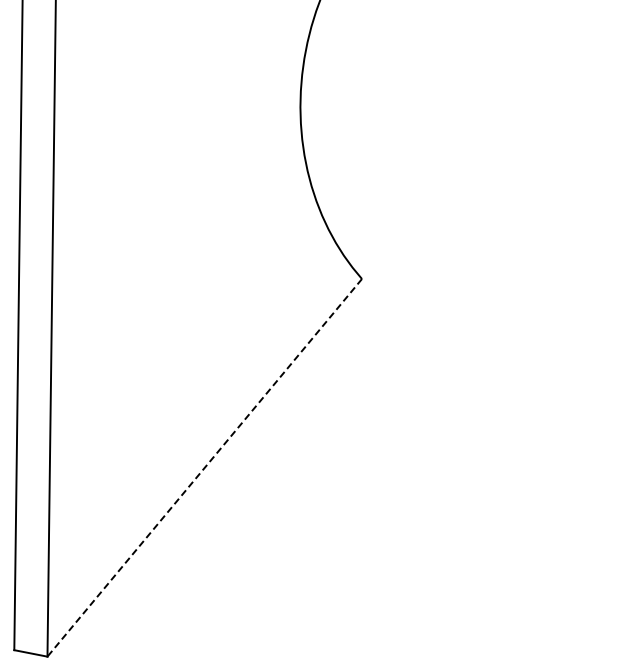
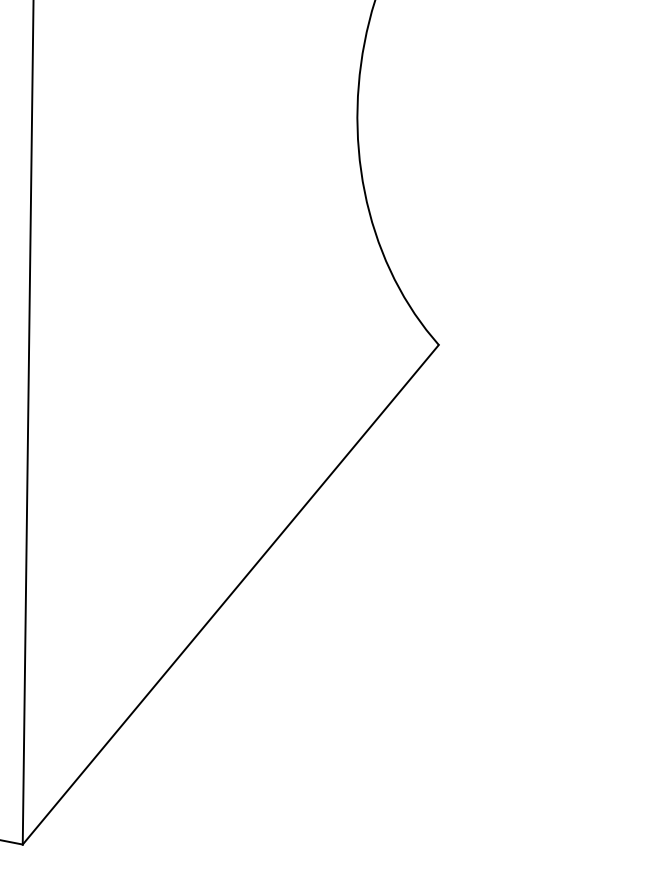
line: (204, 467) -> (230, 594), dashed -> solid

